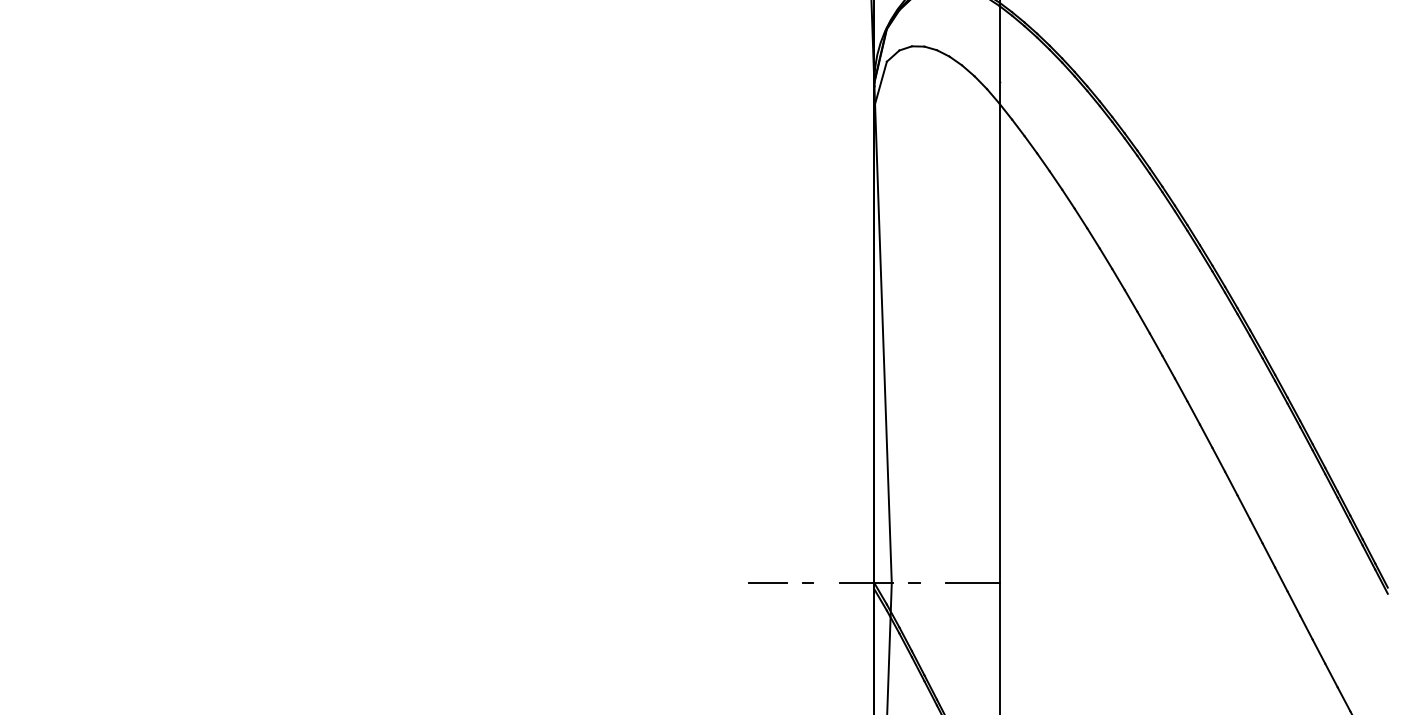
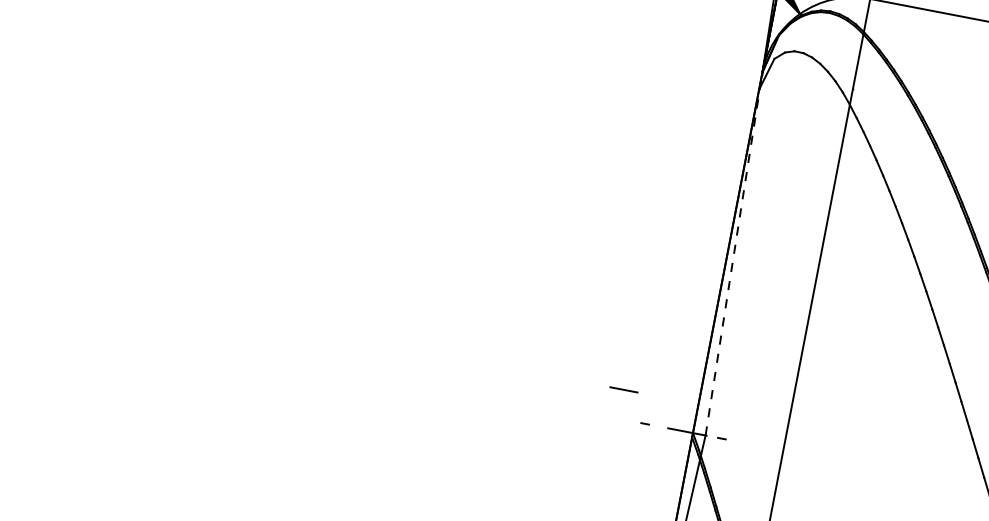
line: (883, 334) -> (734, 255), solid -> dashed
line: (767, 582) -> (623, 389), moved
line: (972, 583) -> (763, 447), removed

